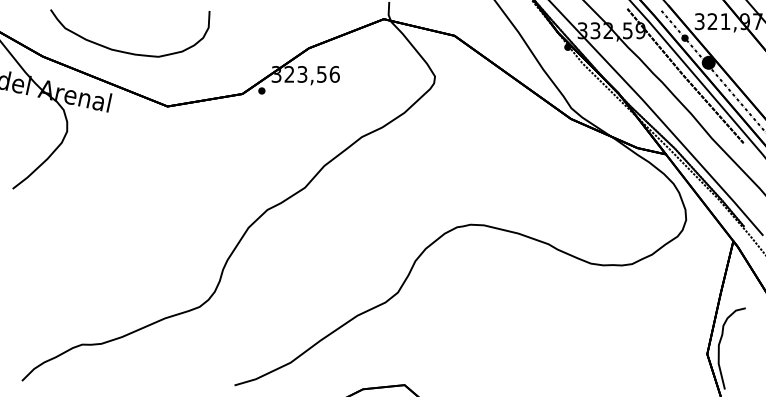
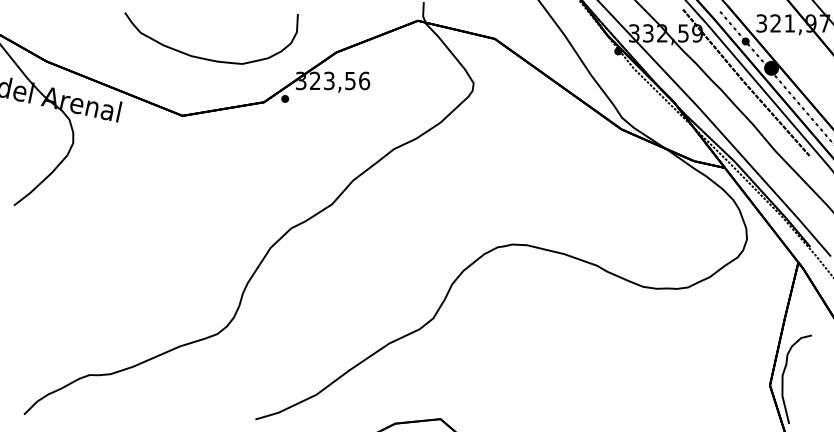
curve: (126, 51) -> (207, 58), moved

